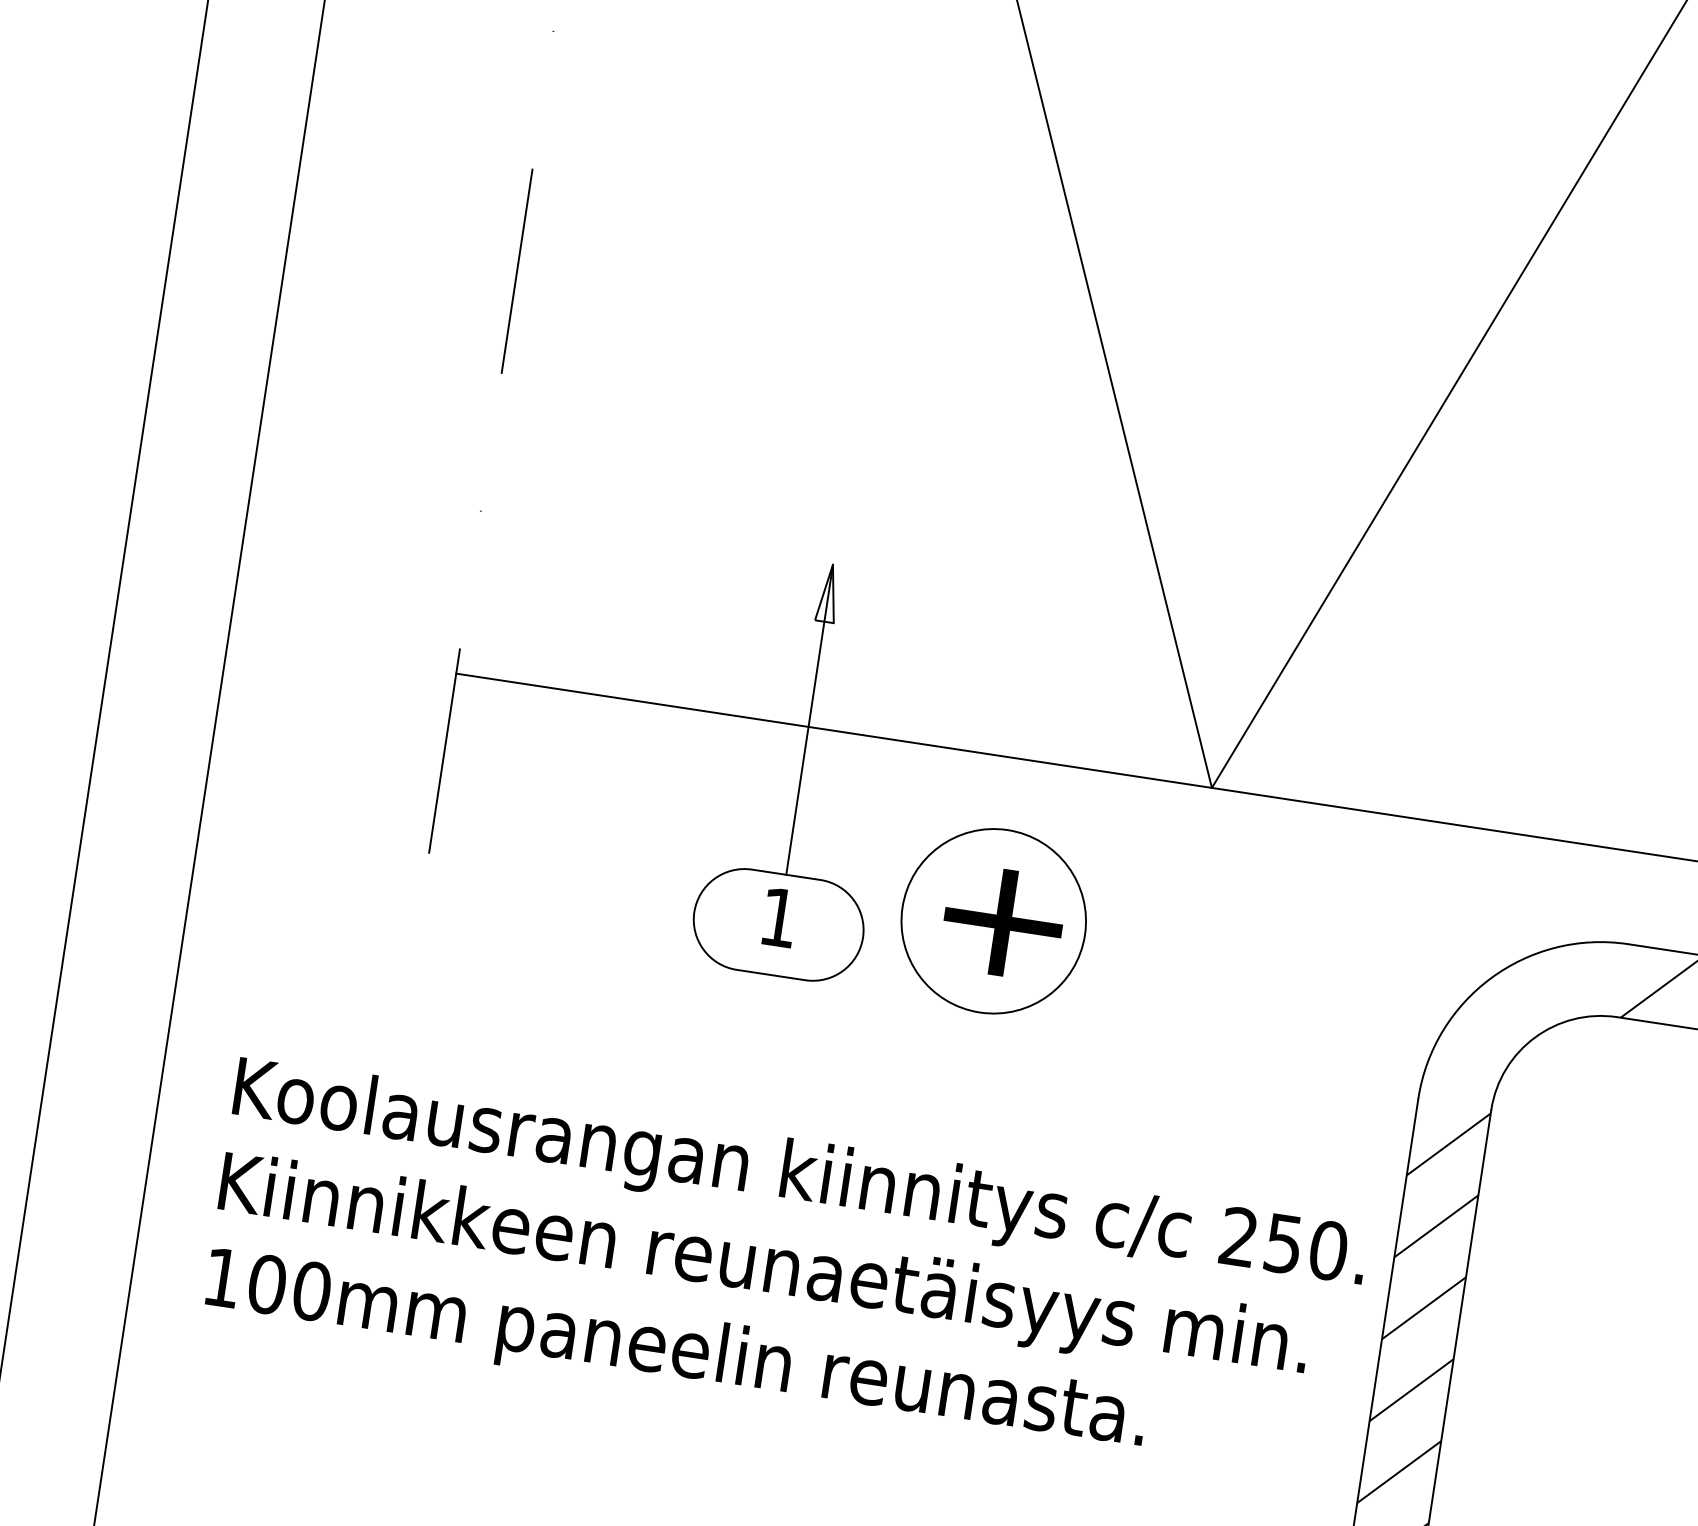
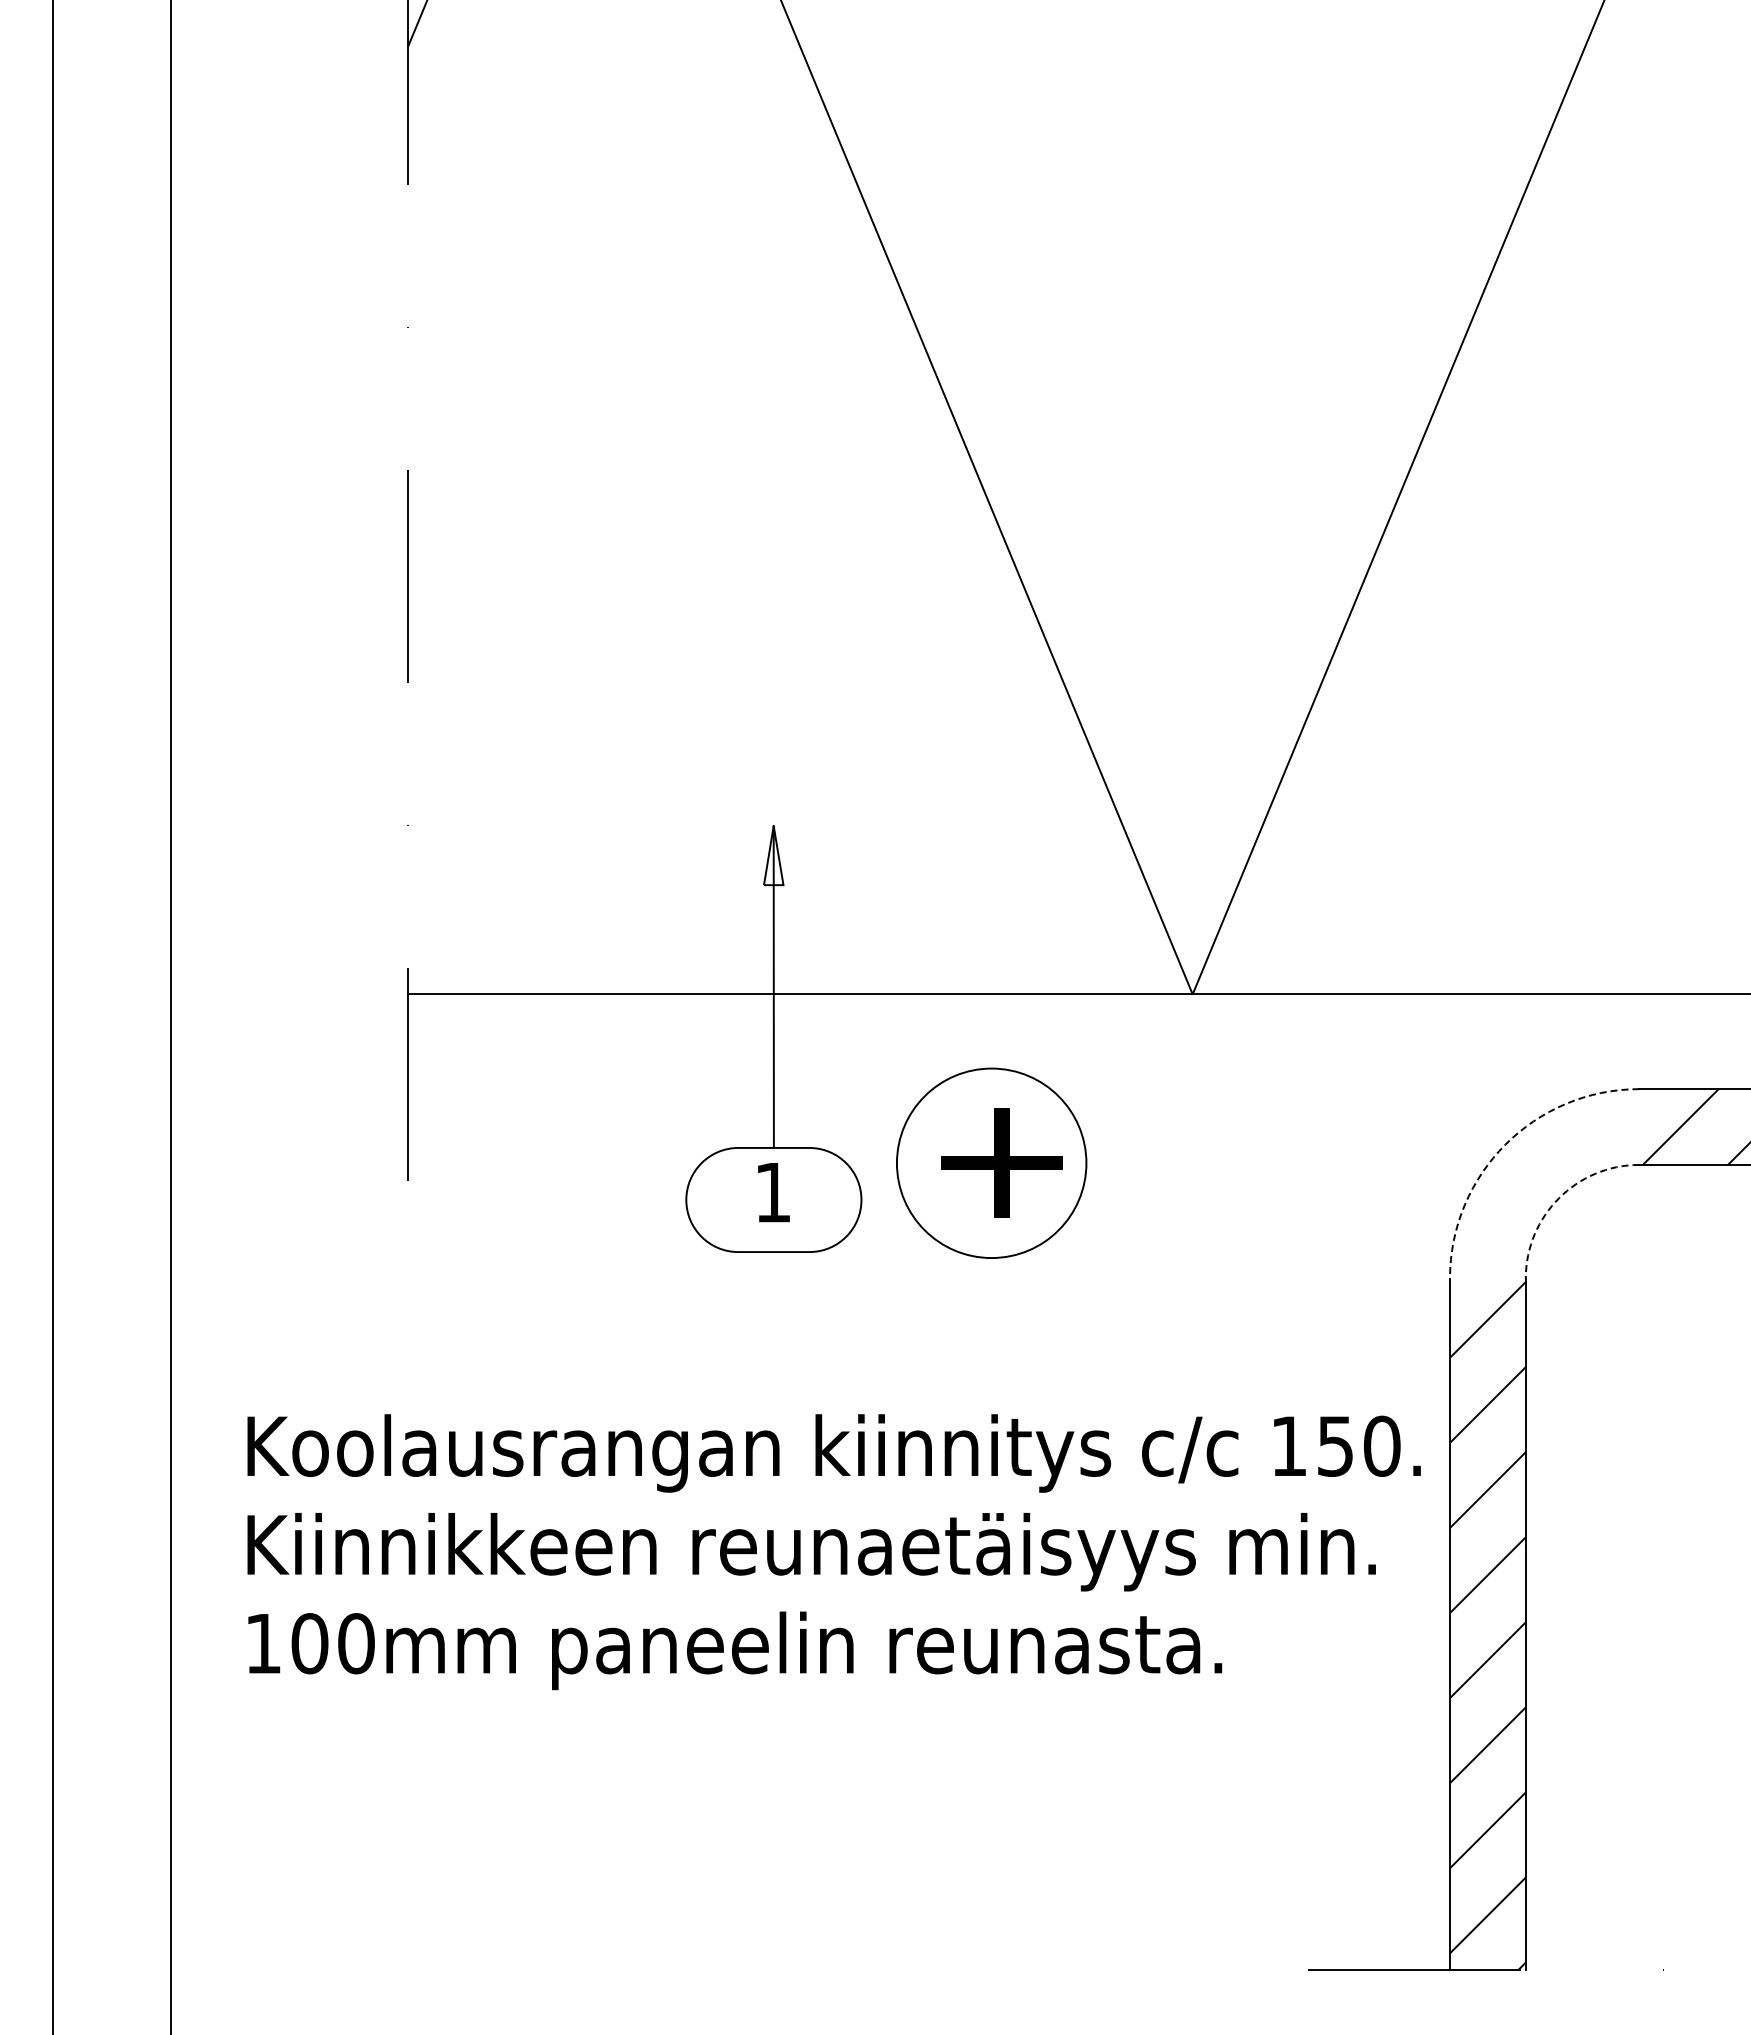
arc: (1491, 978) -> (1505, 1144), solid -> dashed
arc: (1535, 1037) -> (1559, 1198), solid -> dashed
text: (1238, 1236) -> (1288, 1445), 250. -> 150.

